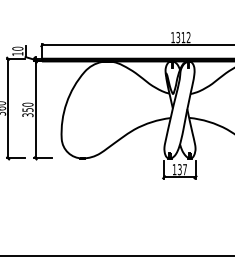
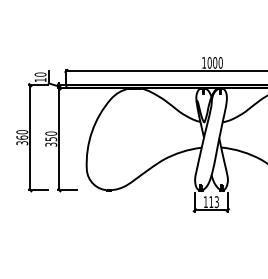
text: (182, 37) -> (214, 62), 1312 -> 1000
text: (181, 170) -> (213, 202), 137 -> 113

